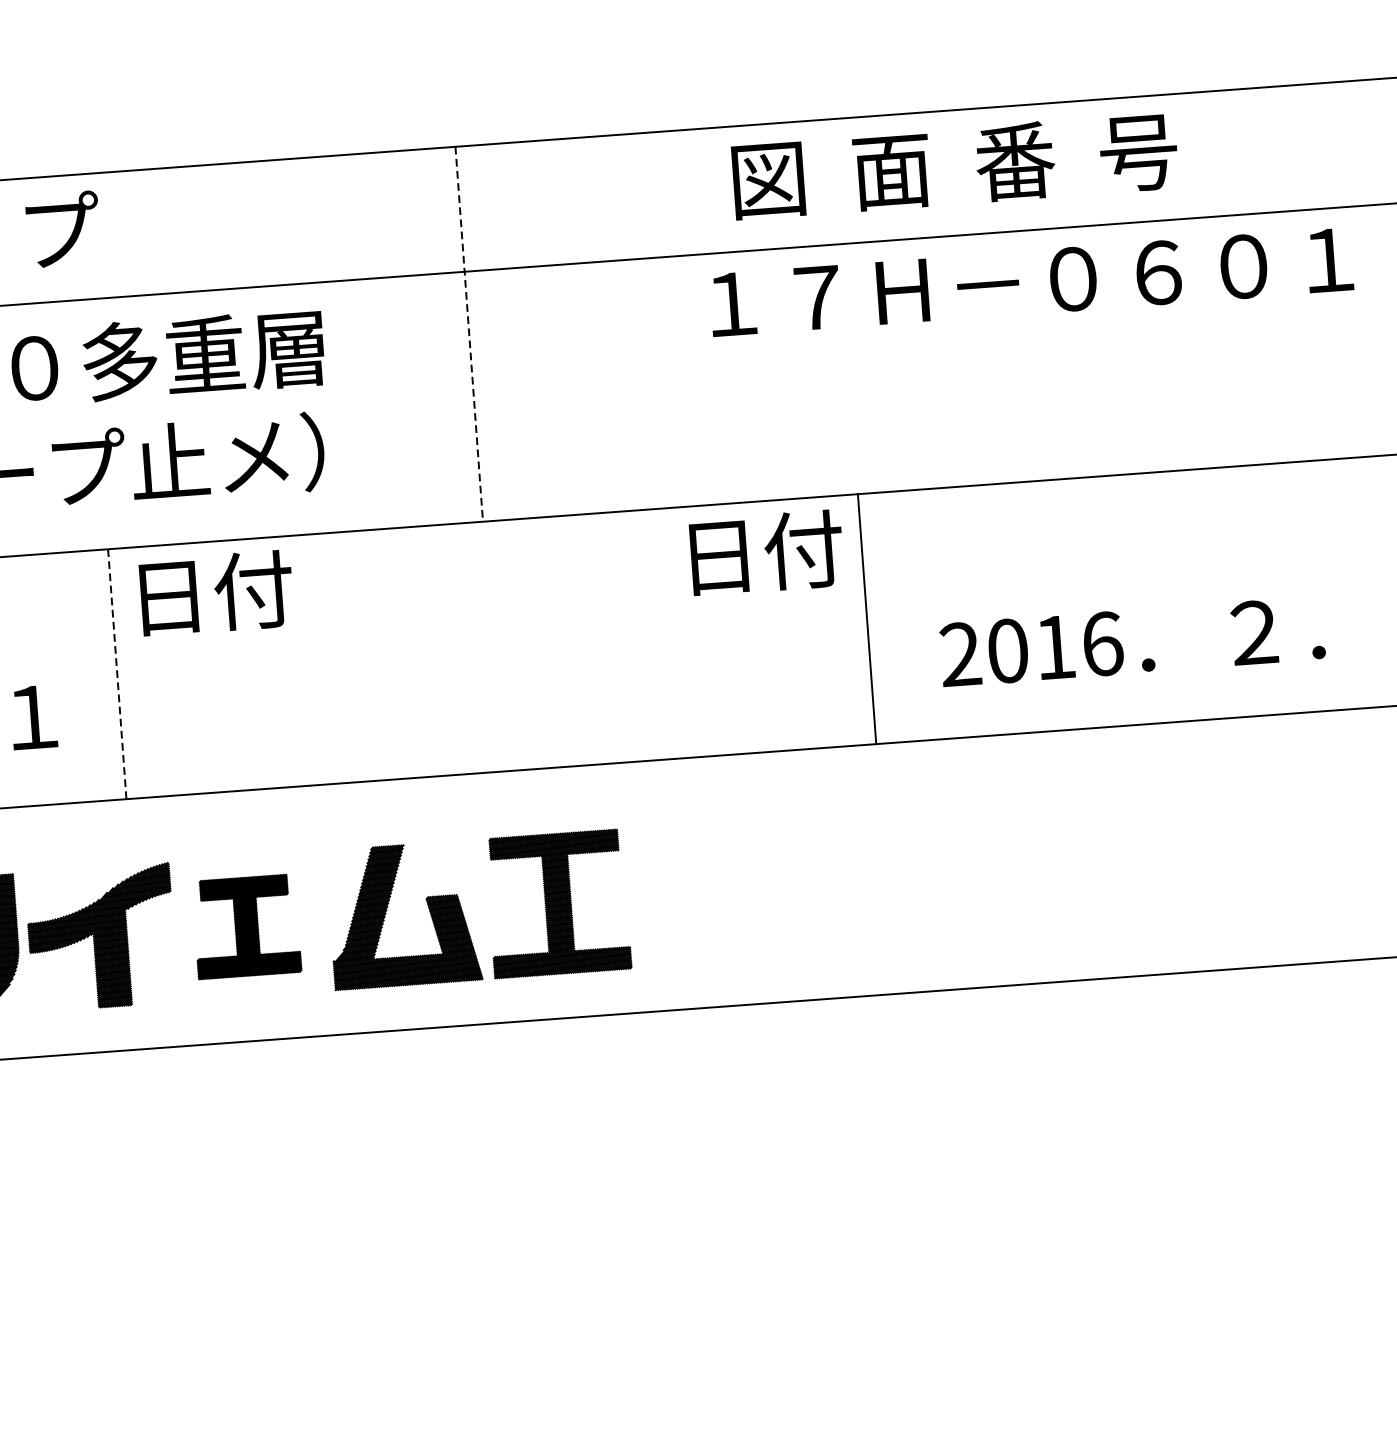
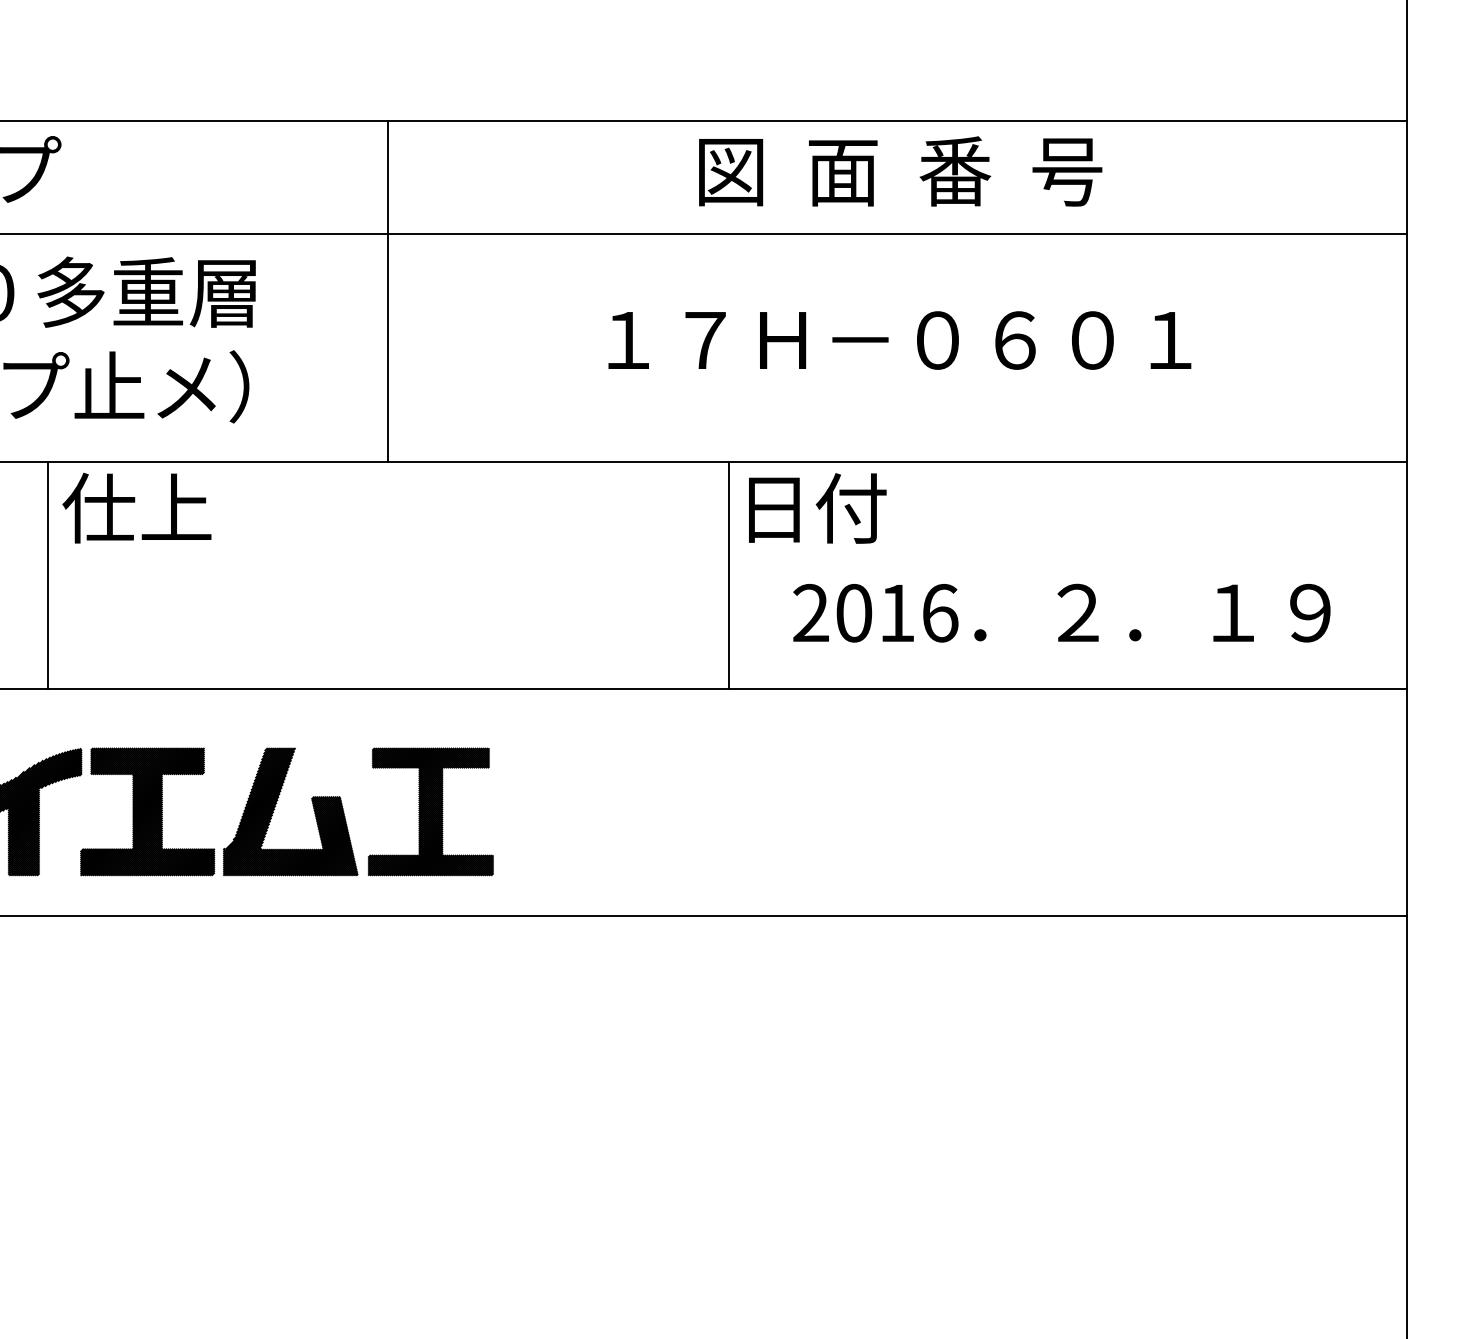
text: (955, 166) -> (900, 171), moved
text: (1031, 282) -> (899, 340), moved
line: (469, 334) -> (388, 291), dashed -> solid
text: (766, 552) -> (817, 508), moved
text: (209, 592) -> (136, 507), 日付 -> 仕上
line: (117, 674) -> (47, 575), dashed -> solid
part: (246, 926) -> (147, 811), size x1.43

